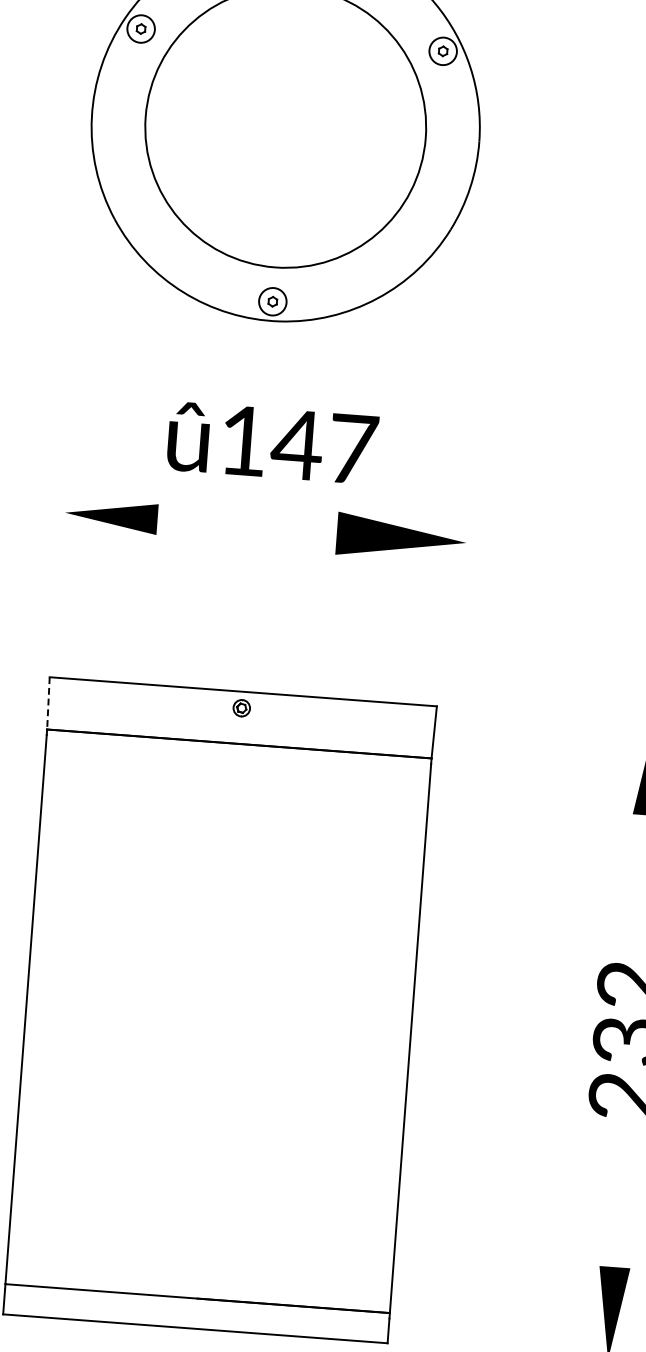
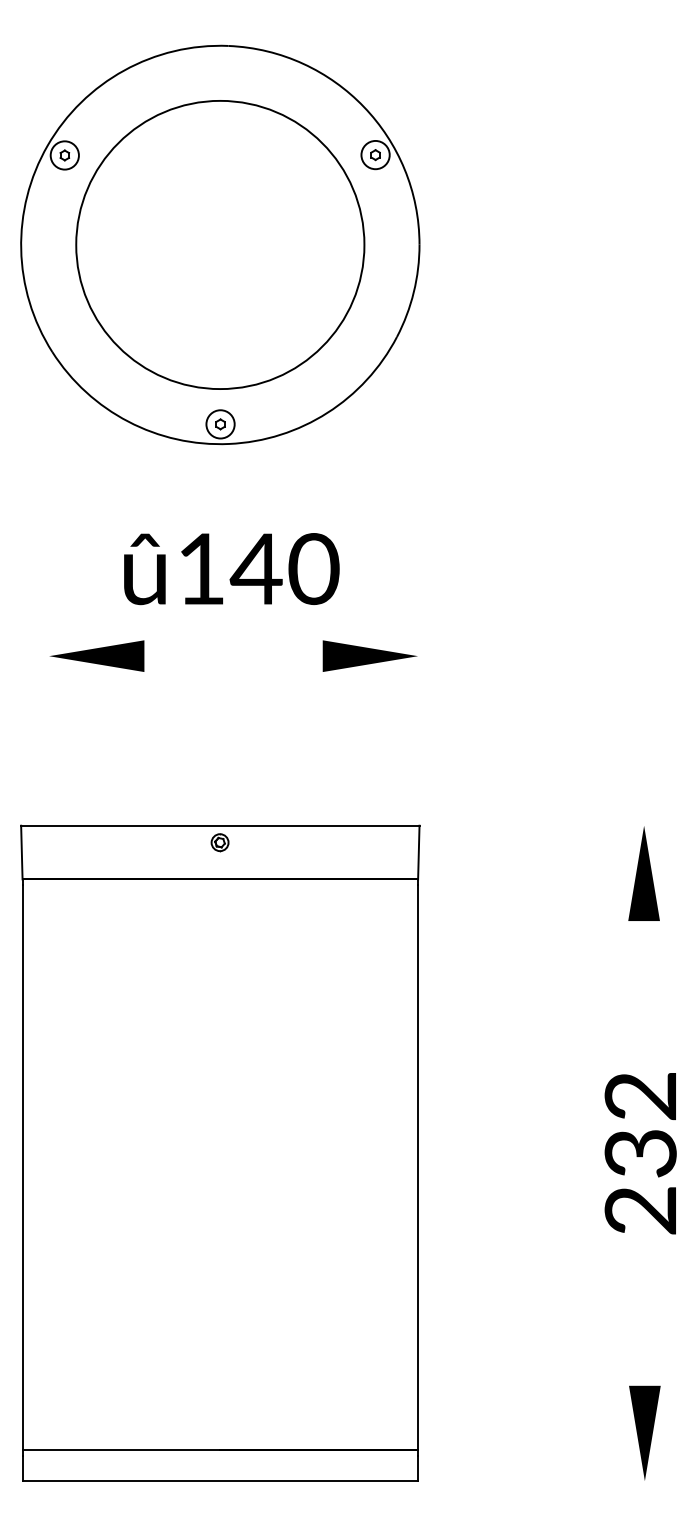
text: (352, 449) -> (313, 569), 47 -> 40
part: (111, 515) -> (96, 655), moved
part: (400, 537) -> (369, 655), size x0.71
line: (48, 703) -> (21, 852), dashed -> solid

